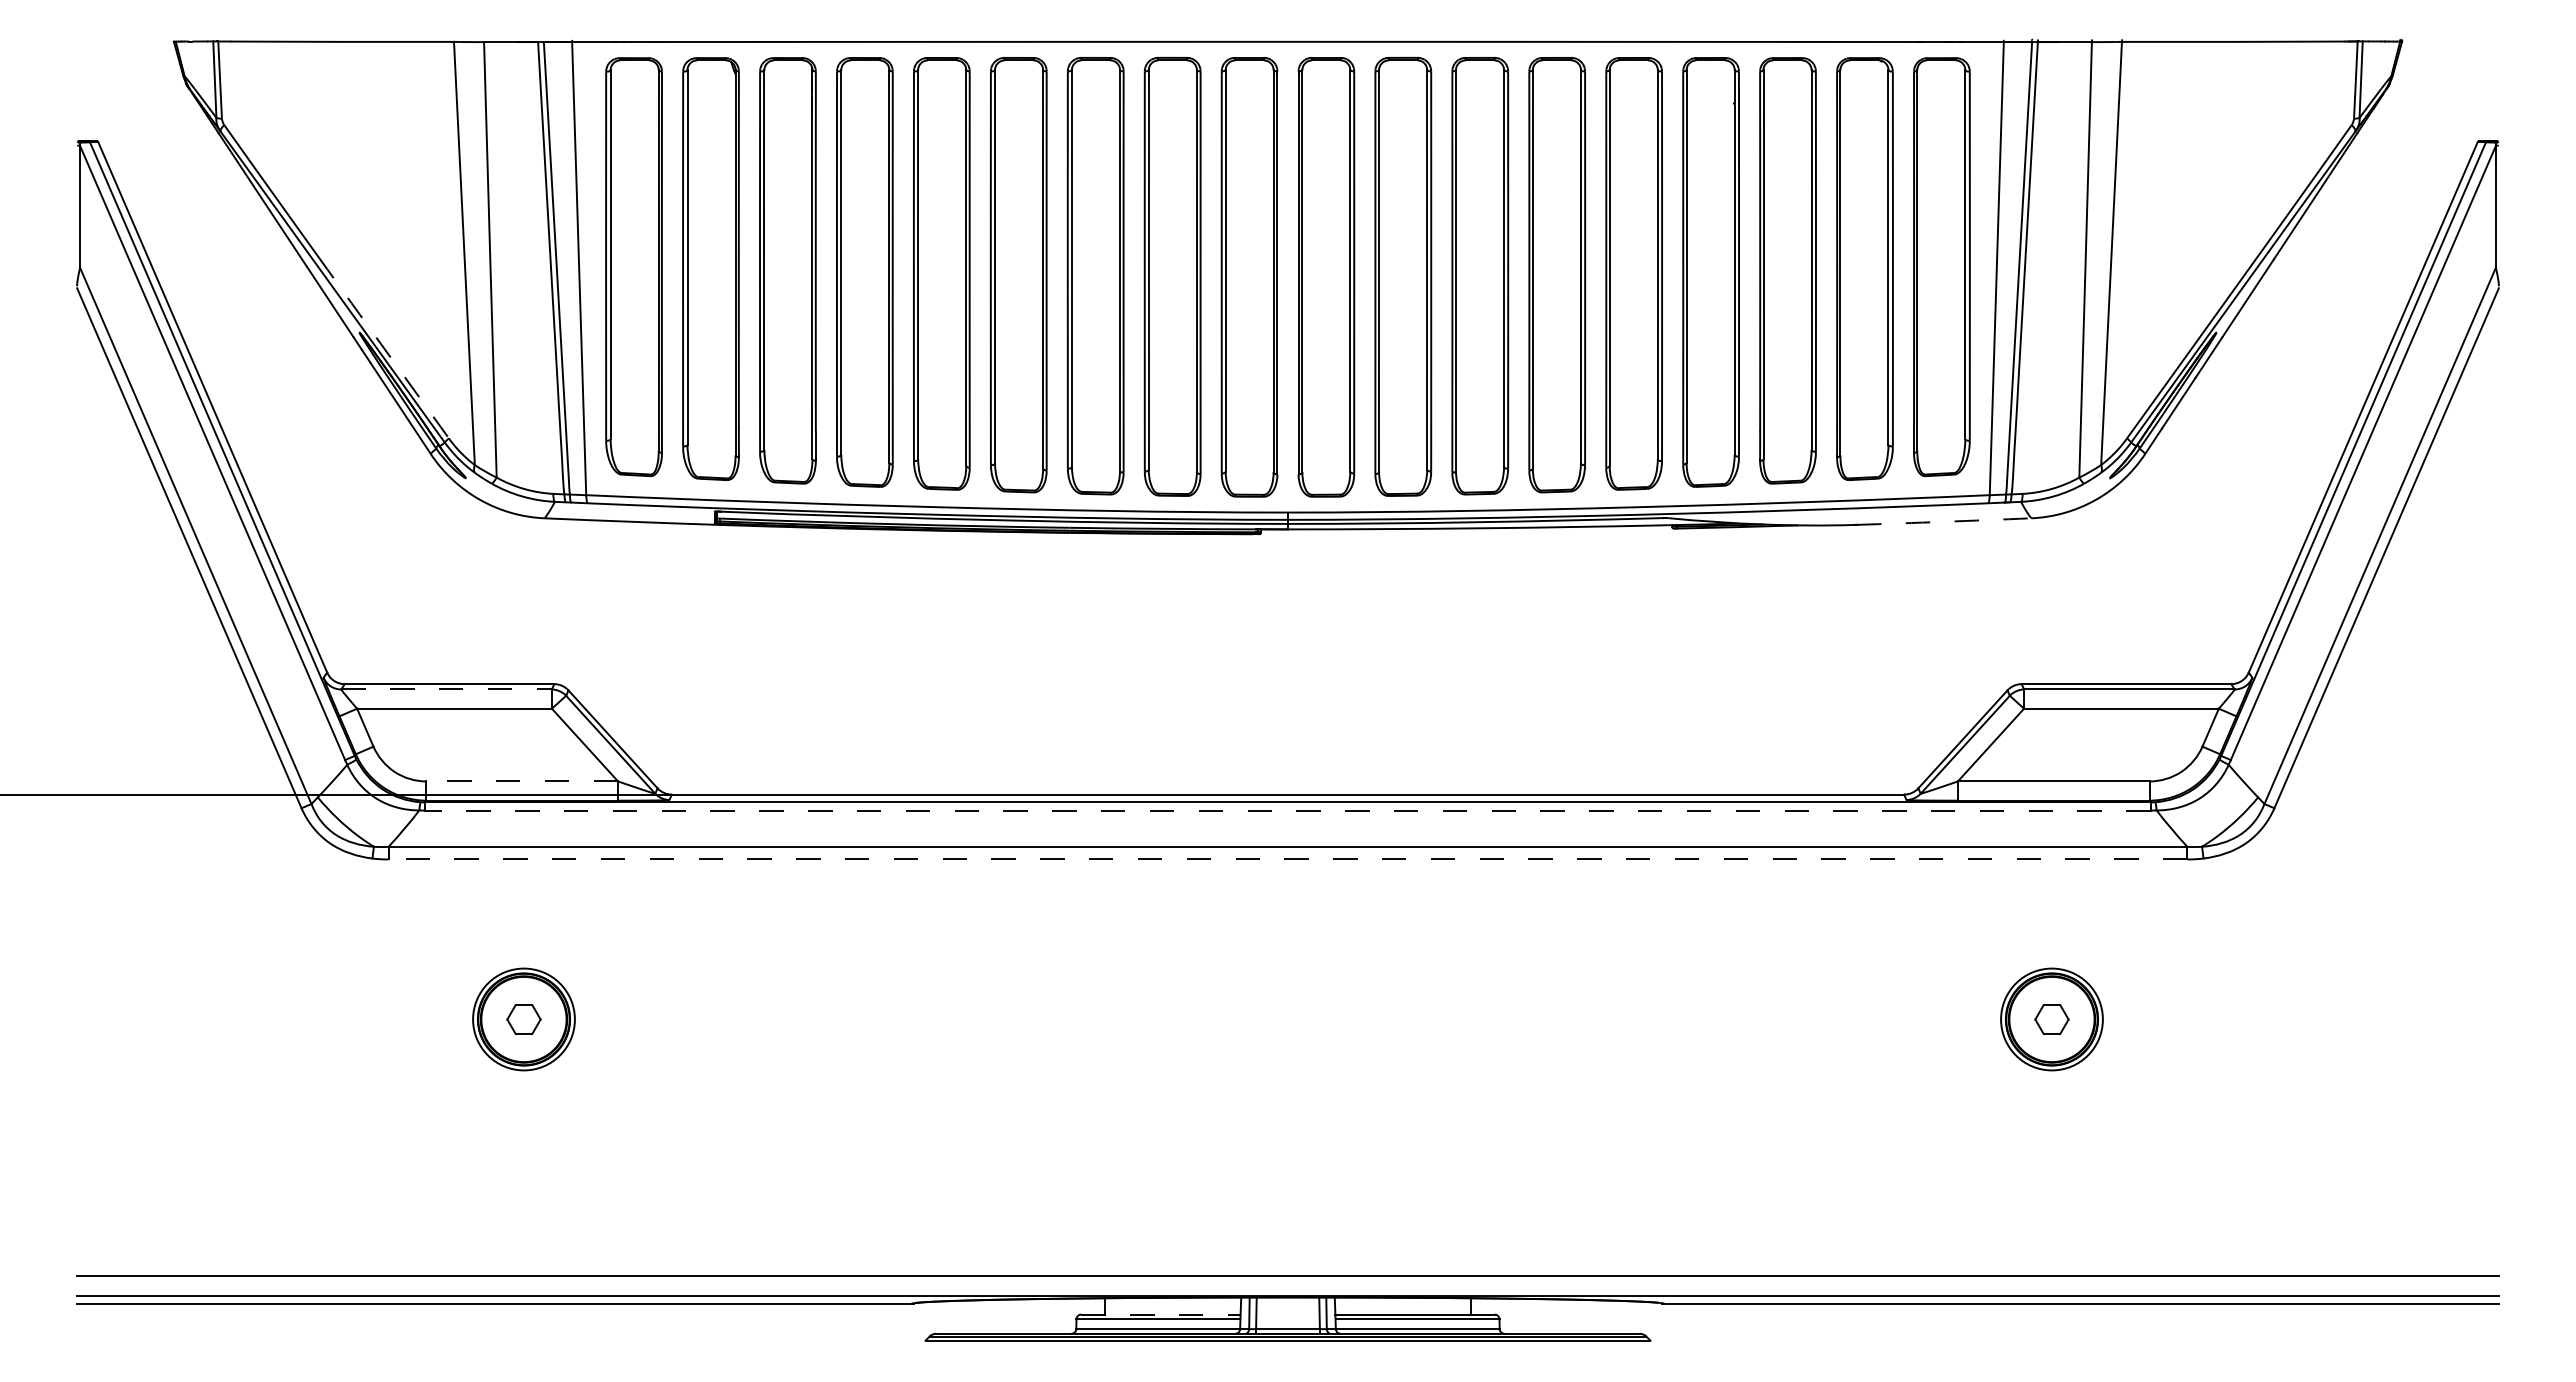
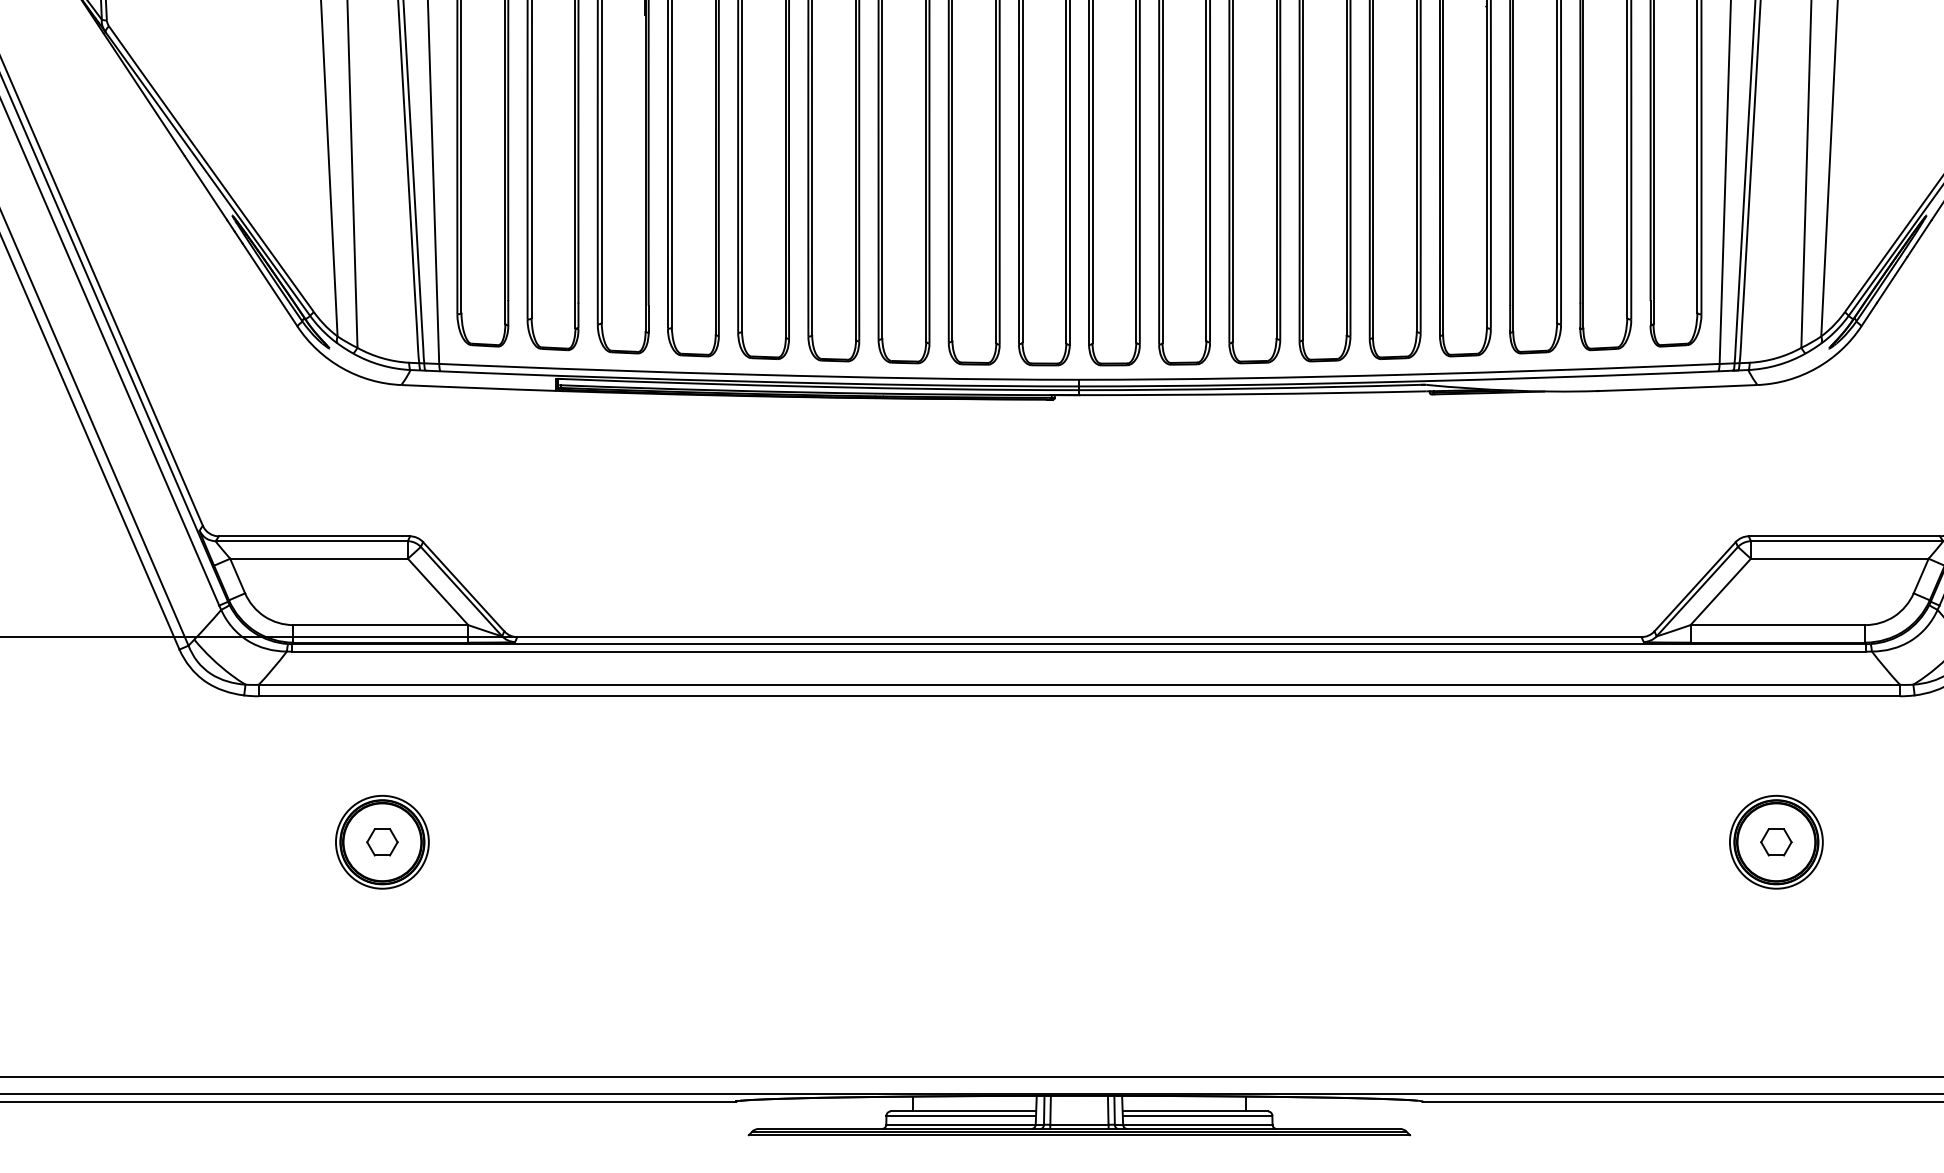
arc: (384, 348) -> (255, 230), dashed -> solid
arc: (1944, 521) -> (1678, 387), dashed -> solid
line: (447, 689) -> (312, 541), dashed -> solid
line: (522, 781) -> (381, 625), dashed -> solid
line: (1287, 810) -> (1078, 651), dashed -> solid
line: (1287, 859) -> (1078, 696), dashed -> solid
line: (1160, 1314) -> (963, 1111), dashed -> solid

